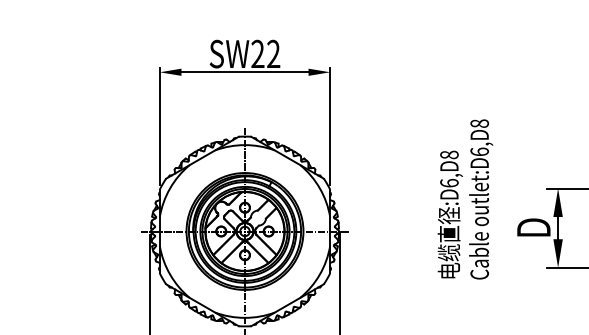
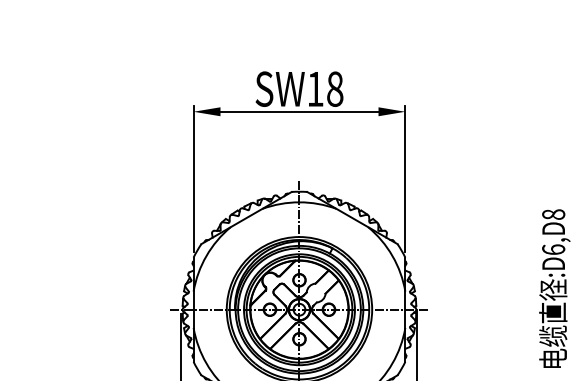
text: (265, 53) -> (324, 88), SW22 -> SW18

